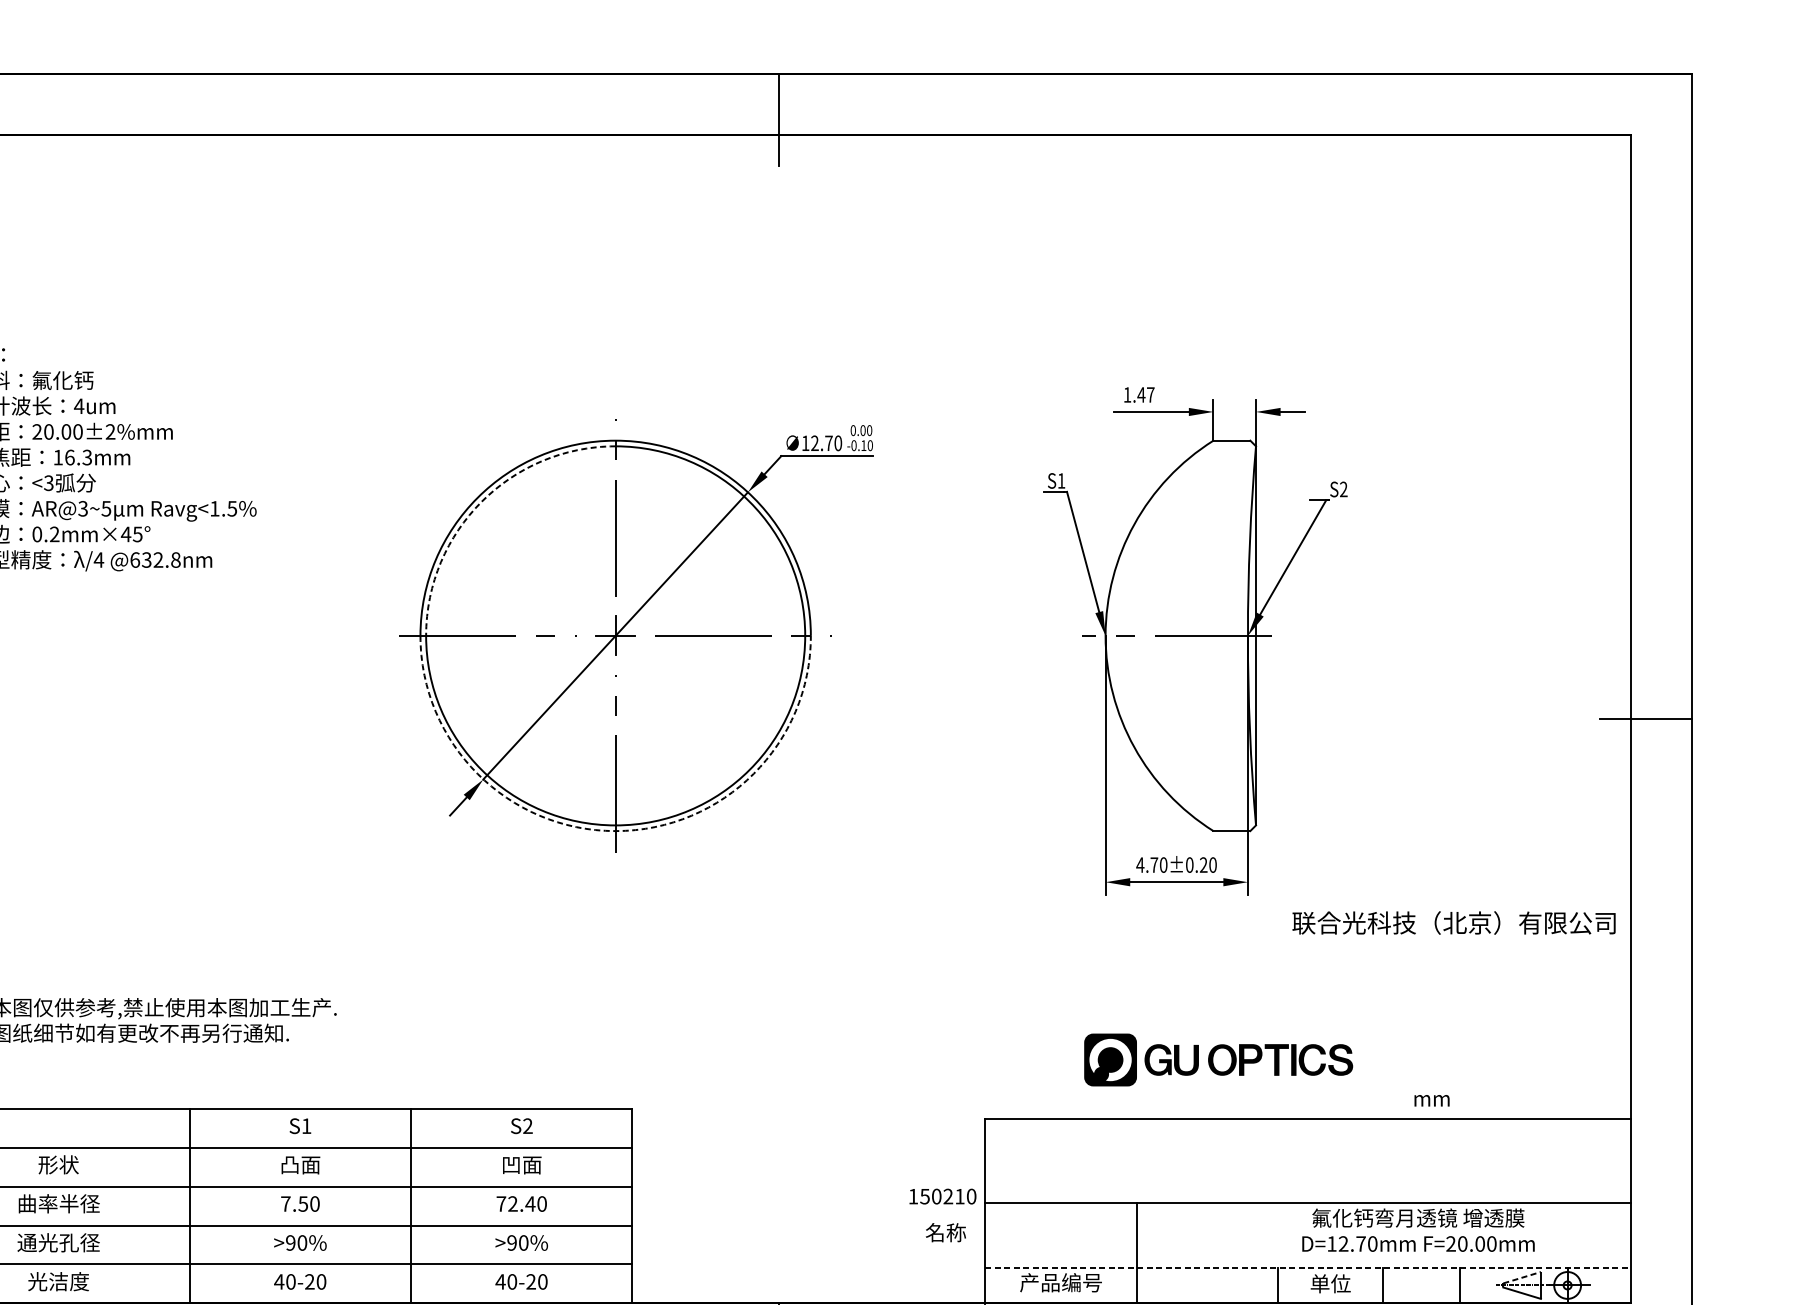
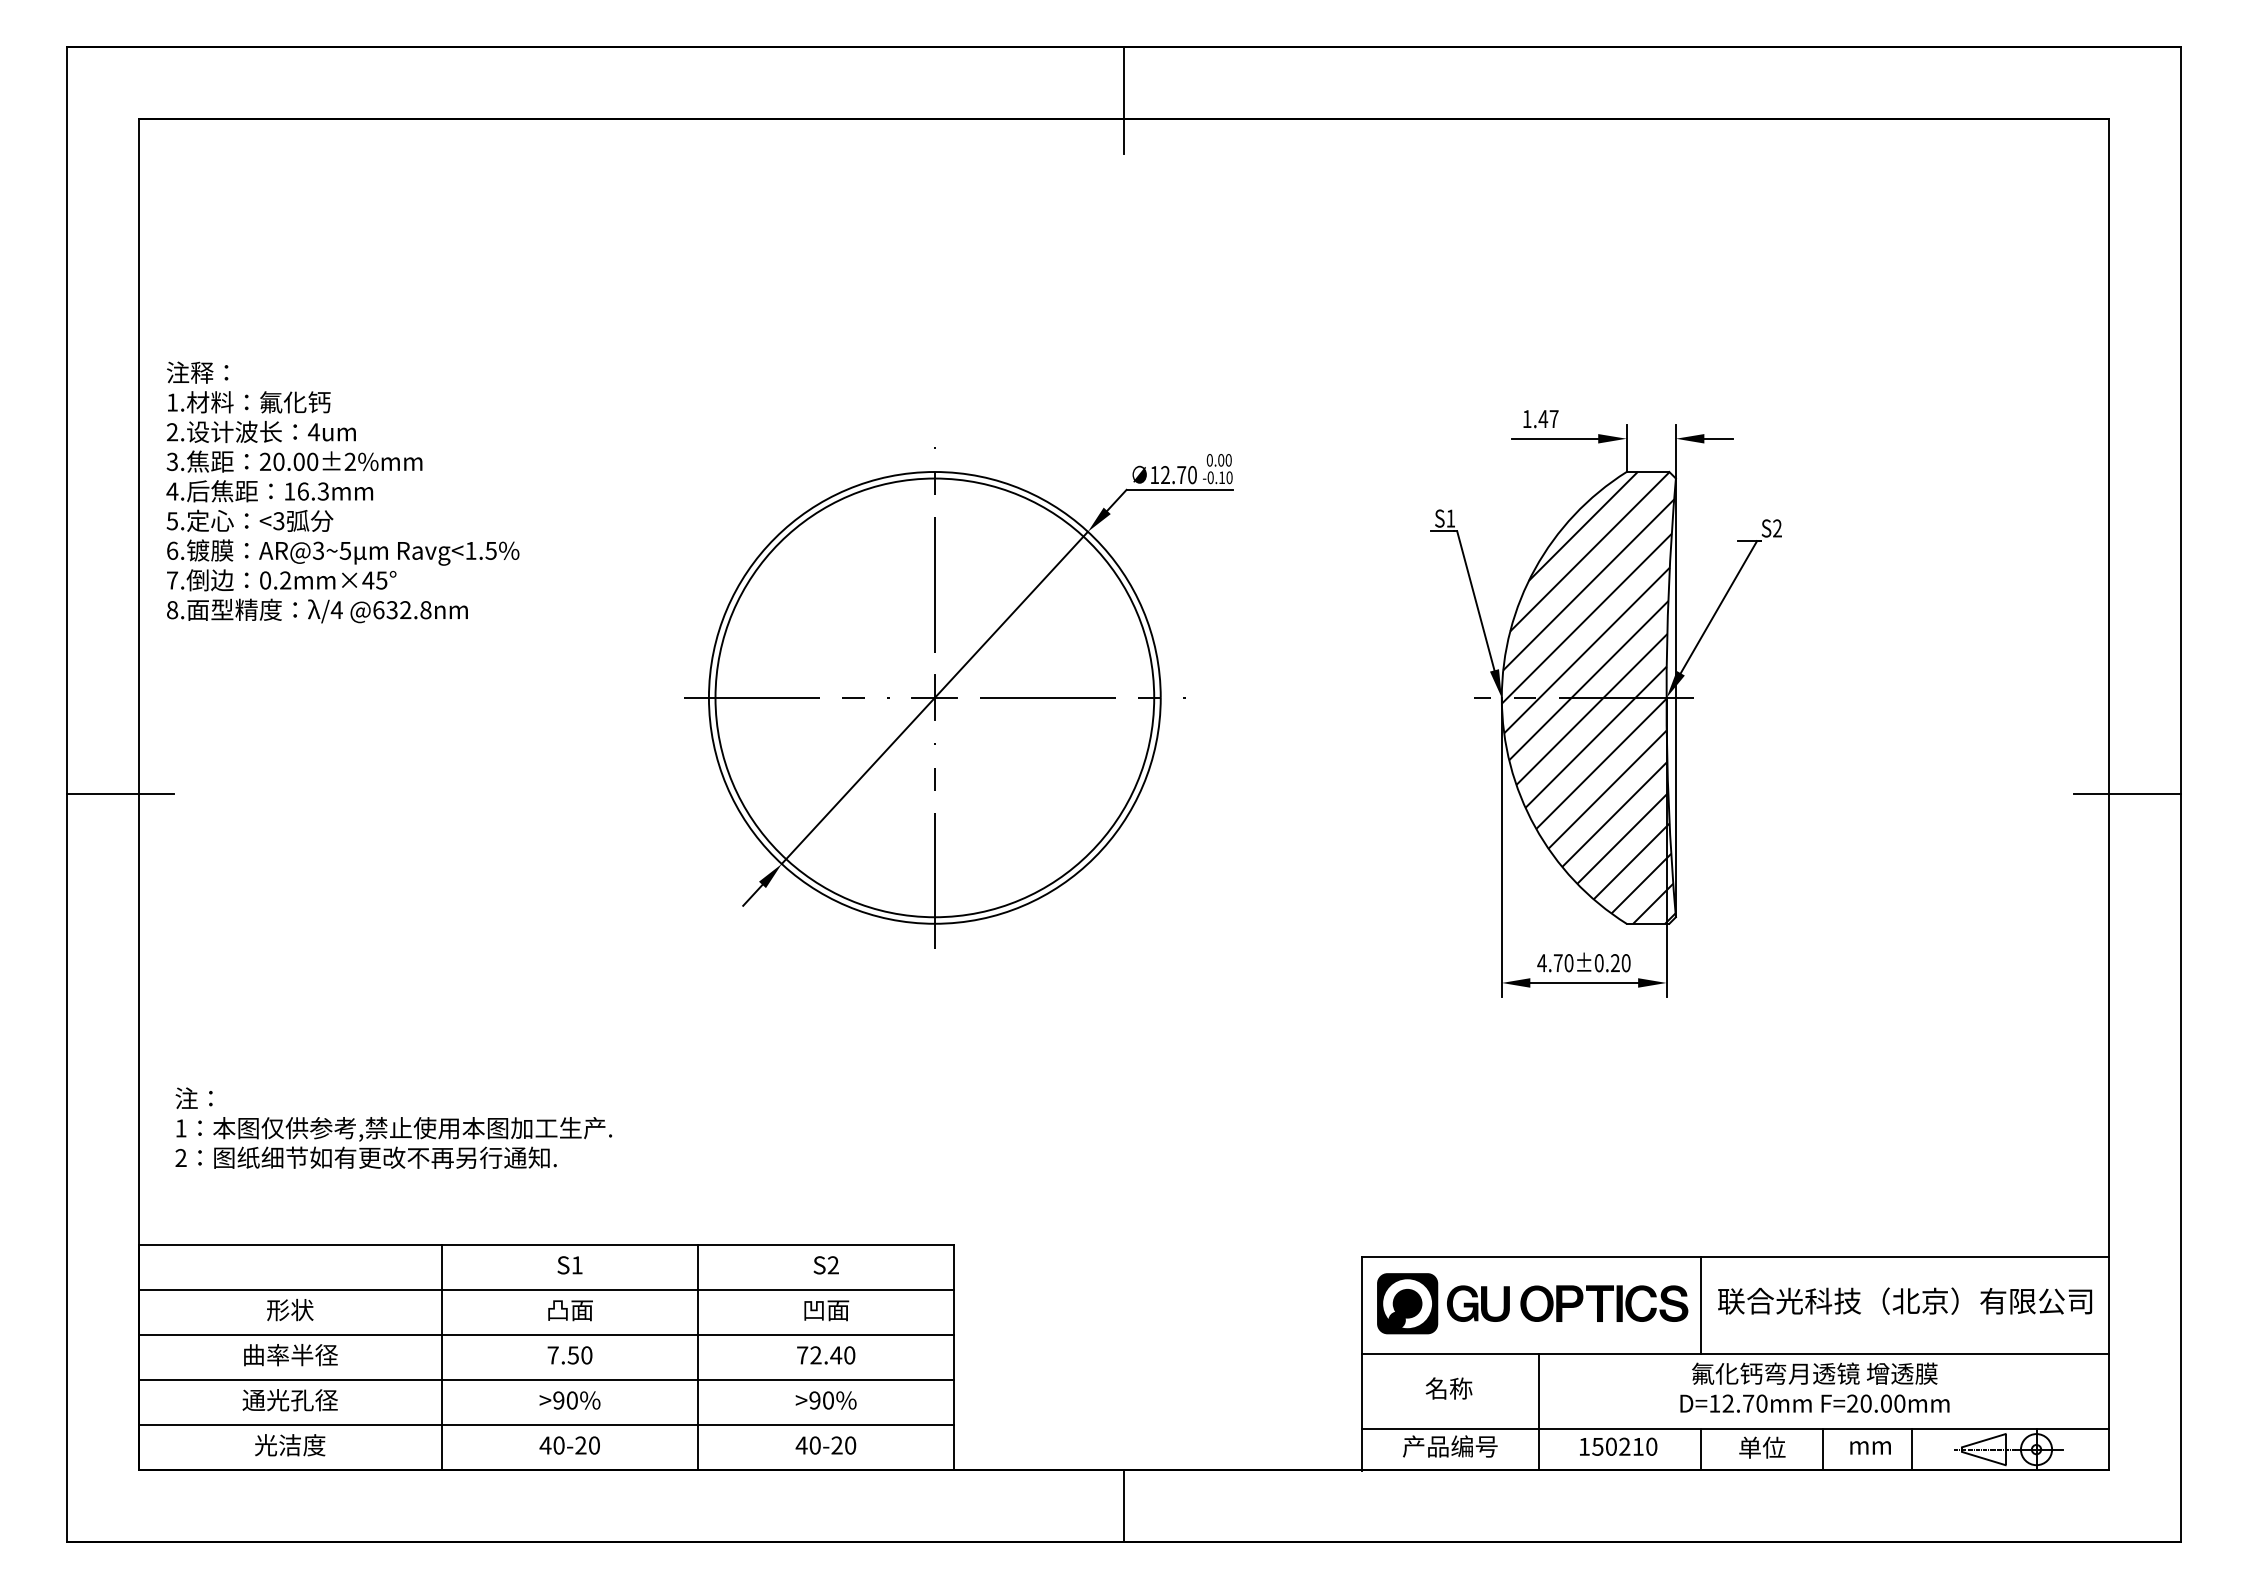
arc: (481, 501) -> (779, 542), dashed -> solid
hatch: (1180, 635) -> (1588, 697), added
arc: (615, 830) -> (934, 923), dashed -> solid
text: (1454, 922) -> (1905, 1300), moved
part: (1218, 1059) -> (1532, 1303), moved
text: (1431, 1100) -> (1870, 1447), moved
line: (1278, 1160) -> (1701, 1304), added
text: (942, 1196) -> (1618, 1446), moved
text: (1418, 1230) -> (1814, 1387), moved
text: (945, 1232) -> (1448, 1388), moved
line: (1307, 1267) -> (1735, 1428), dashed -> solid
line: (1521, 1277) -> (1983, 1440), dashed -> solid

